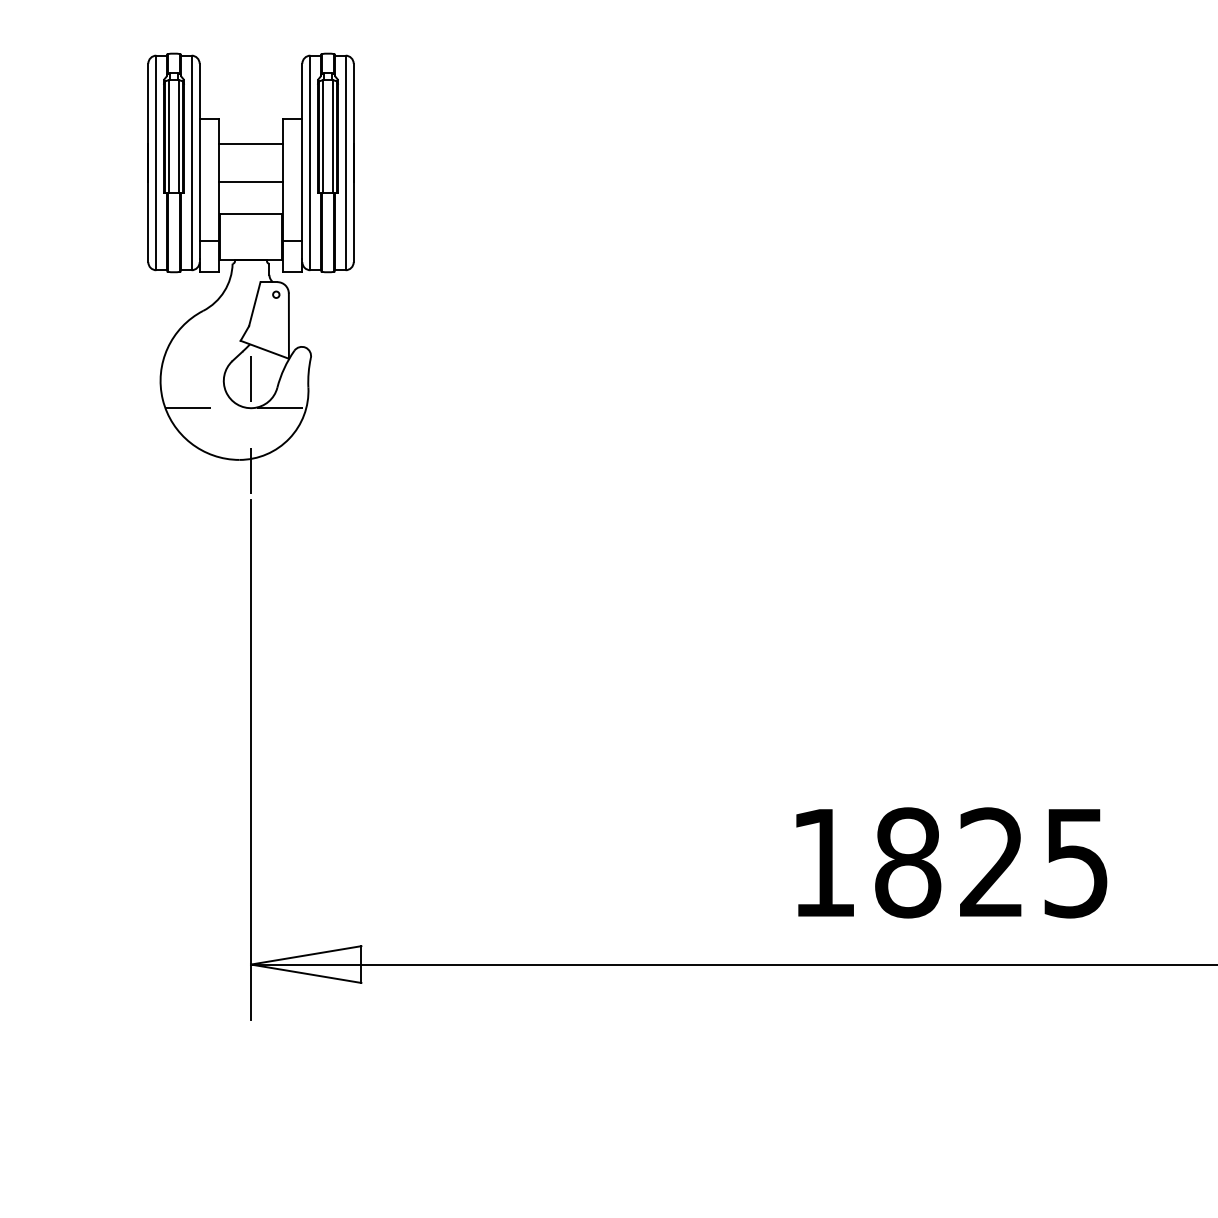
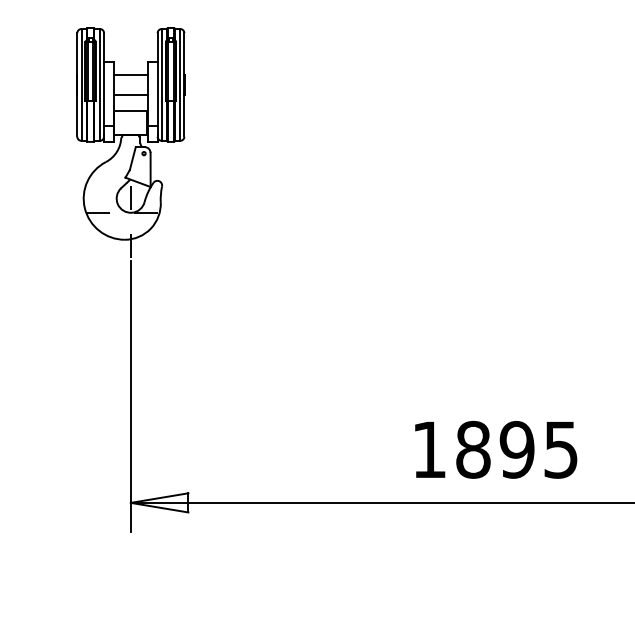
text: (990, 862) -> (516, 449), 1825 -> 1895

